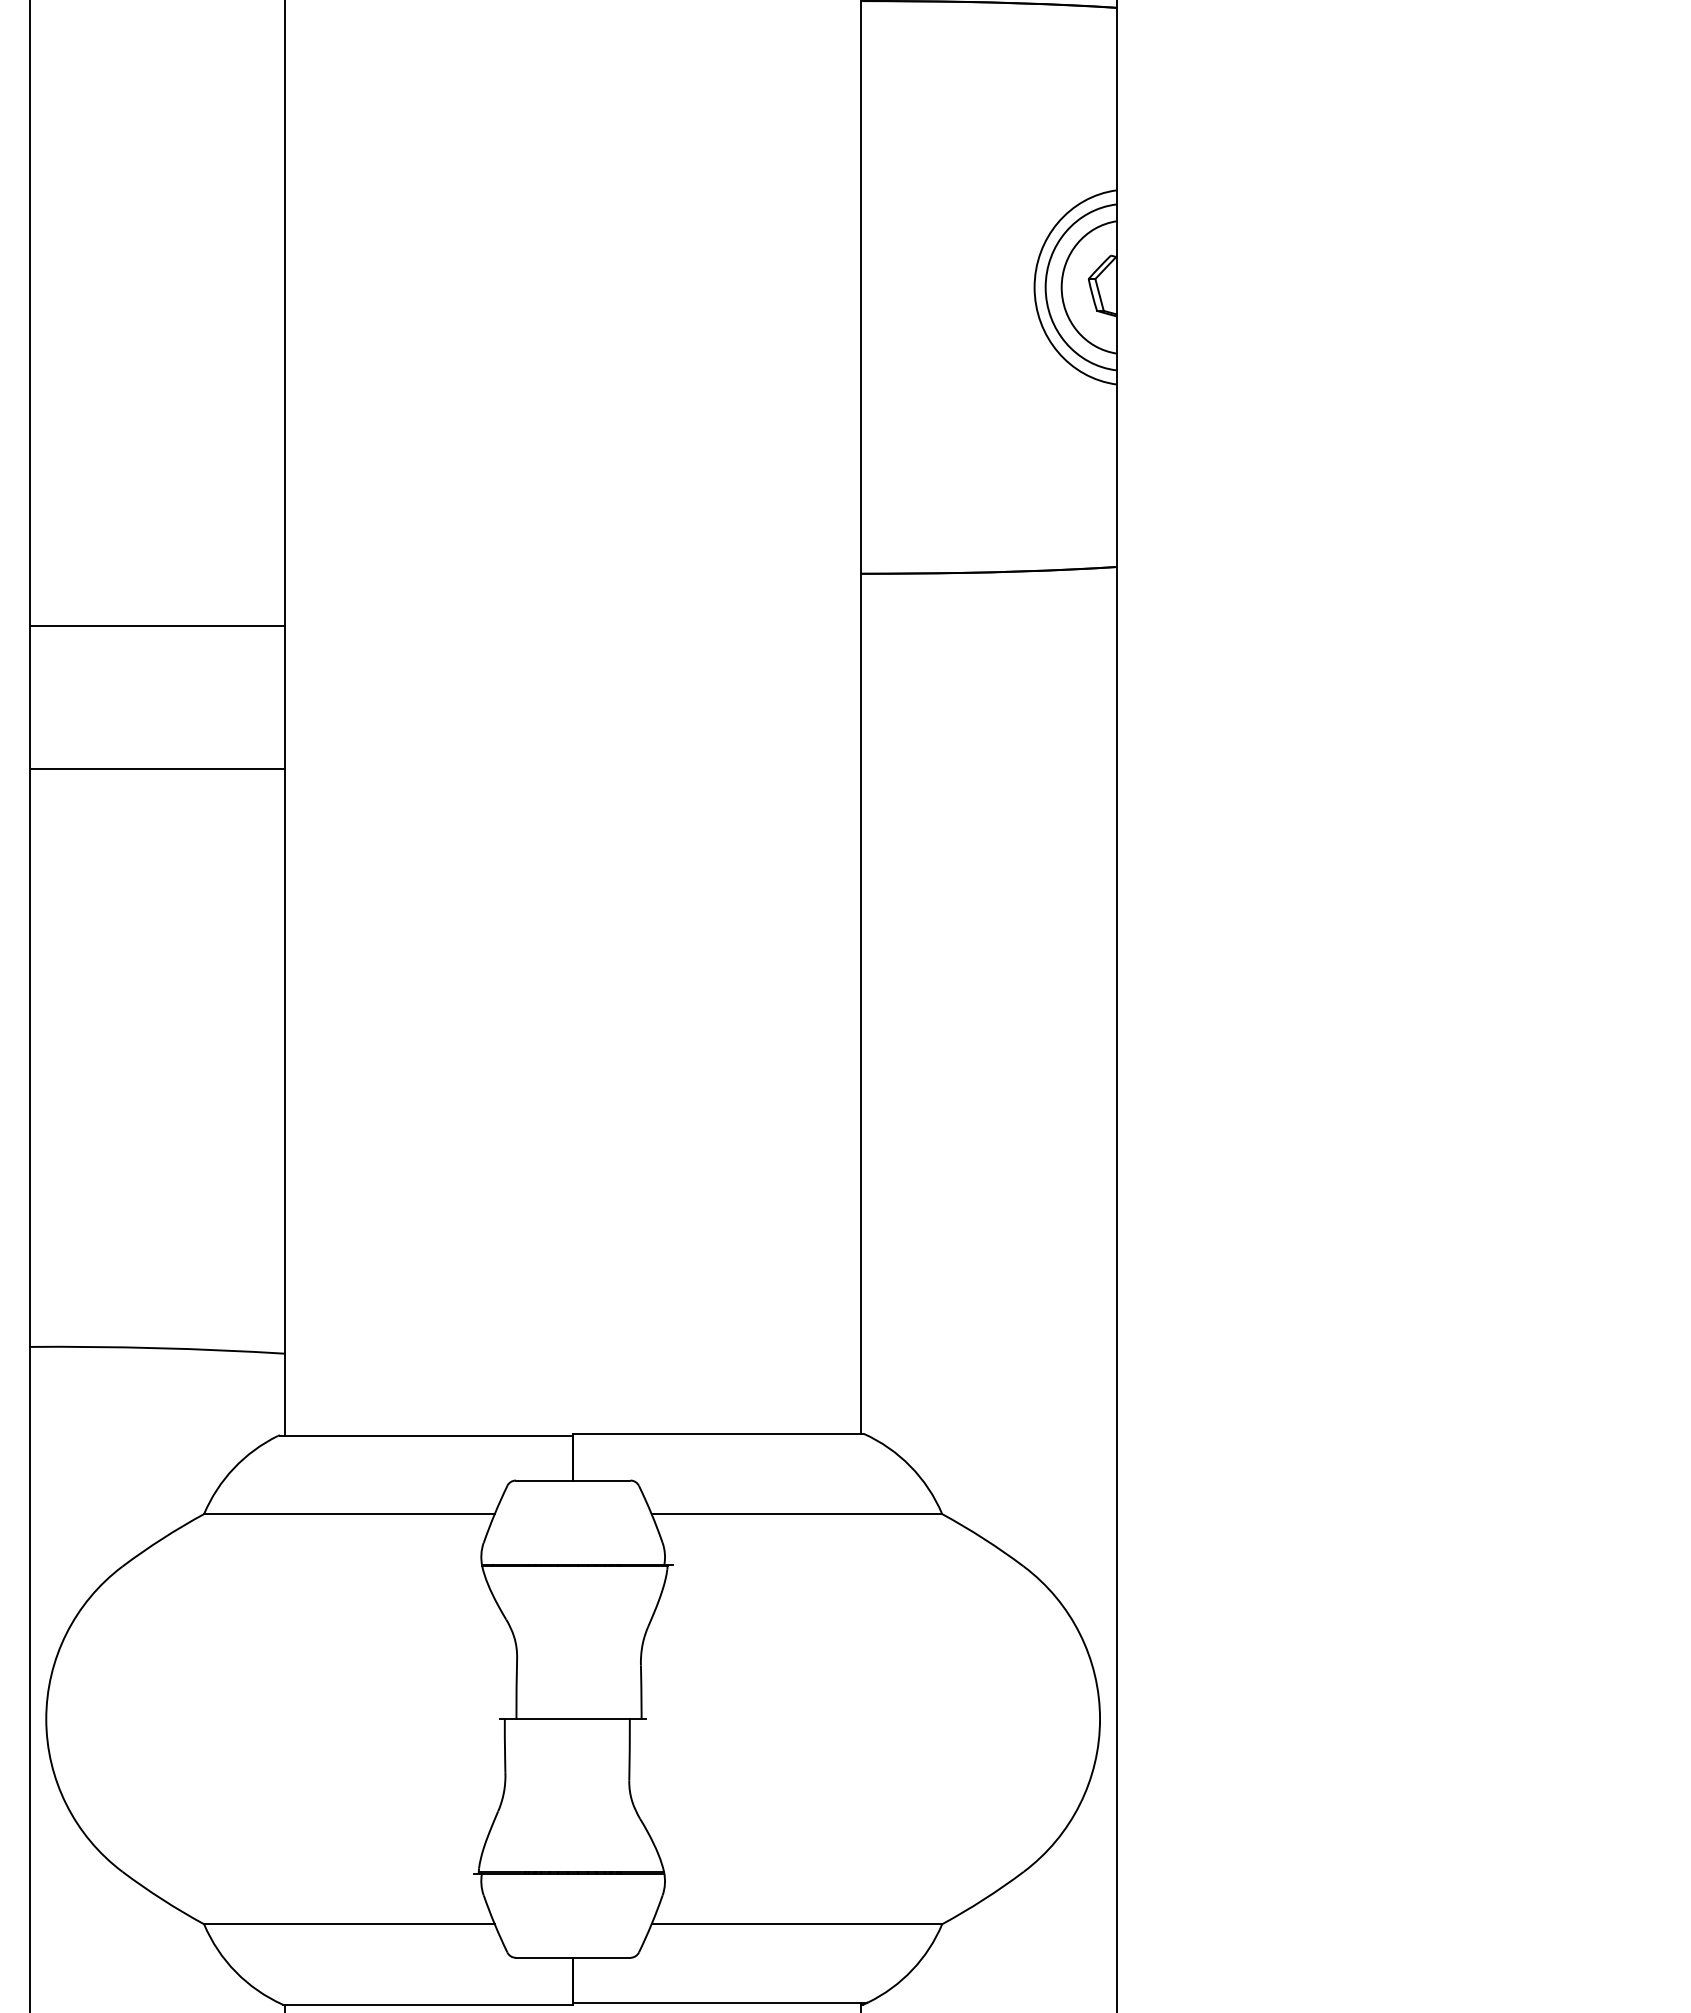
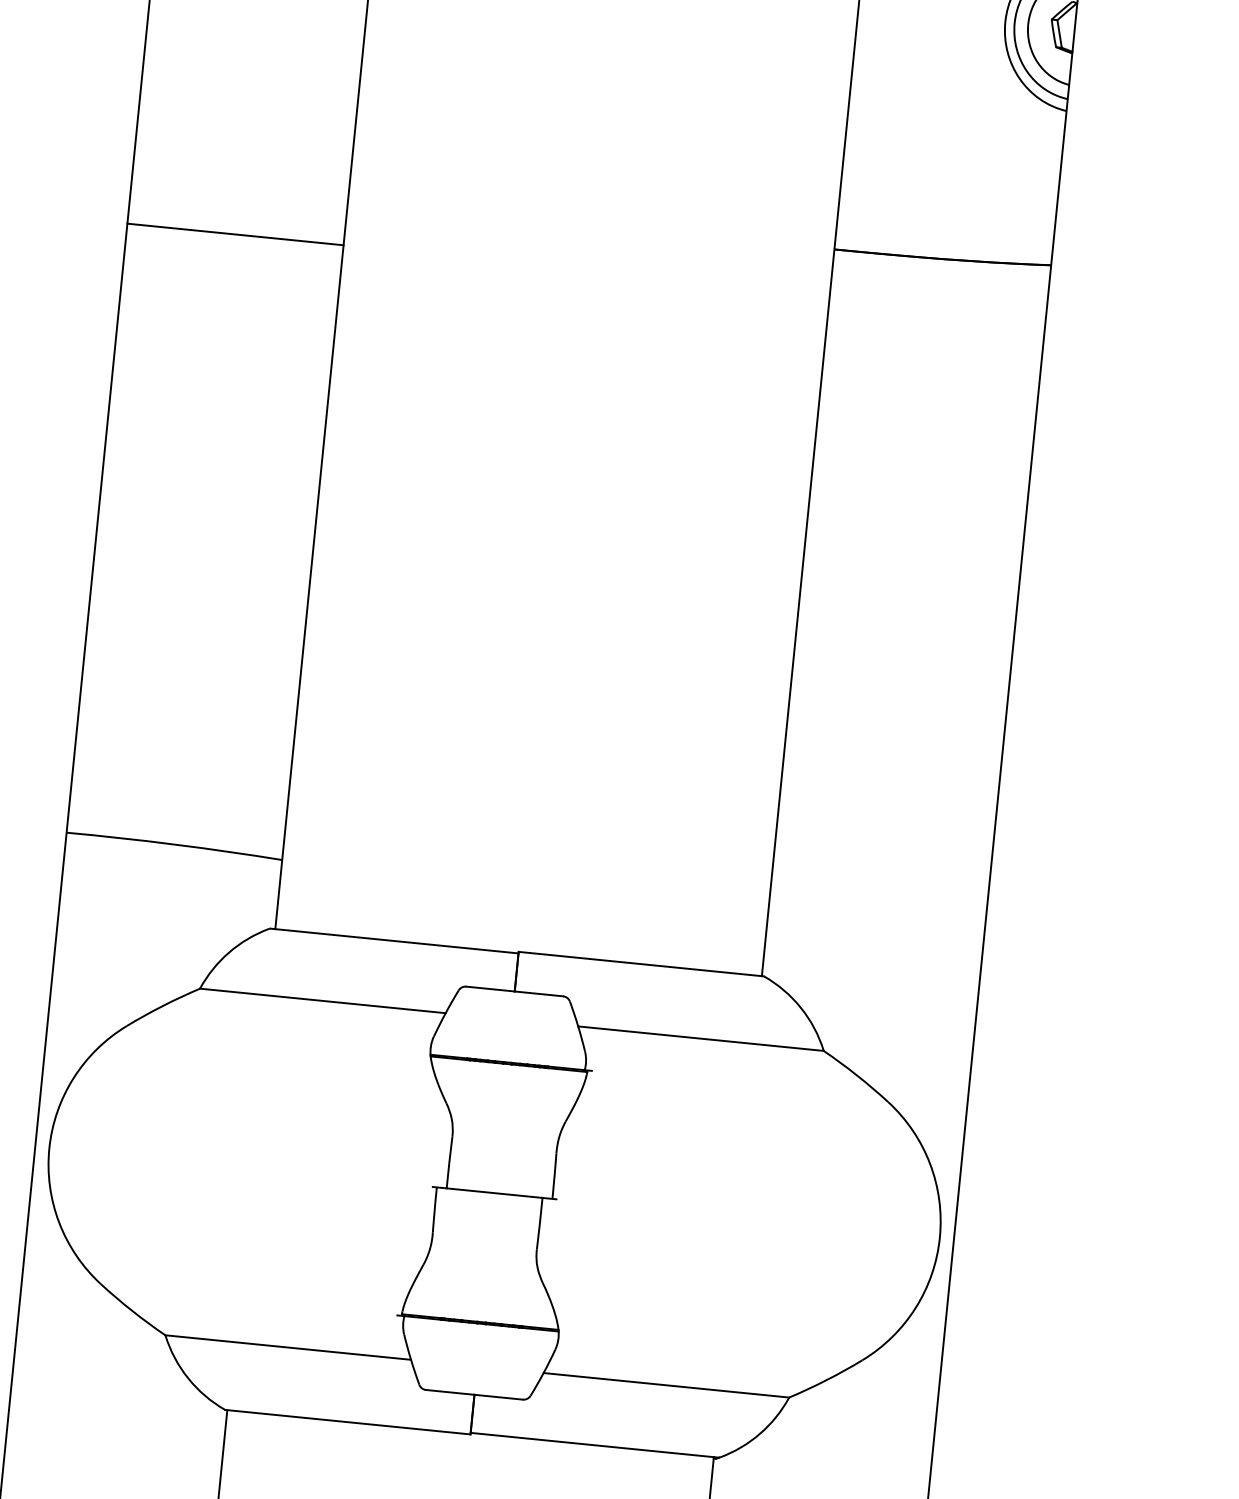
line: (157, 769) -> (223, 355), removed

